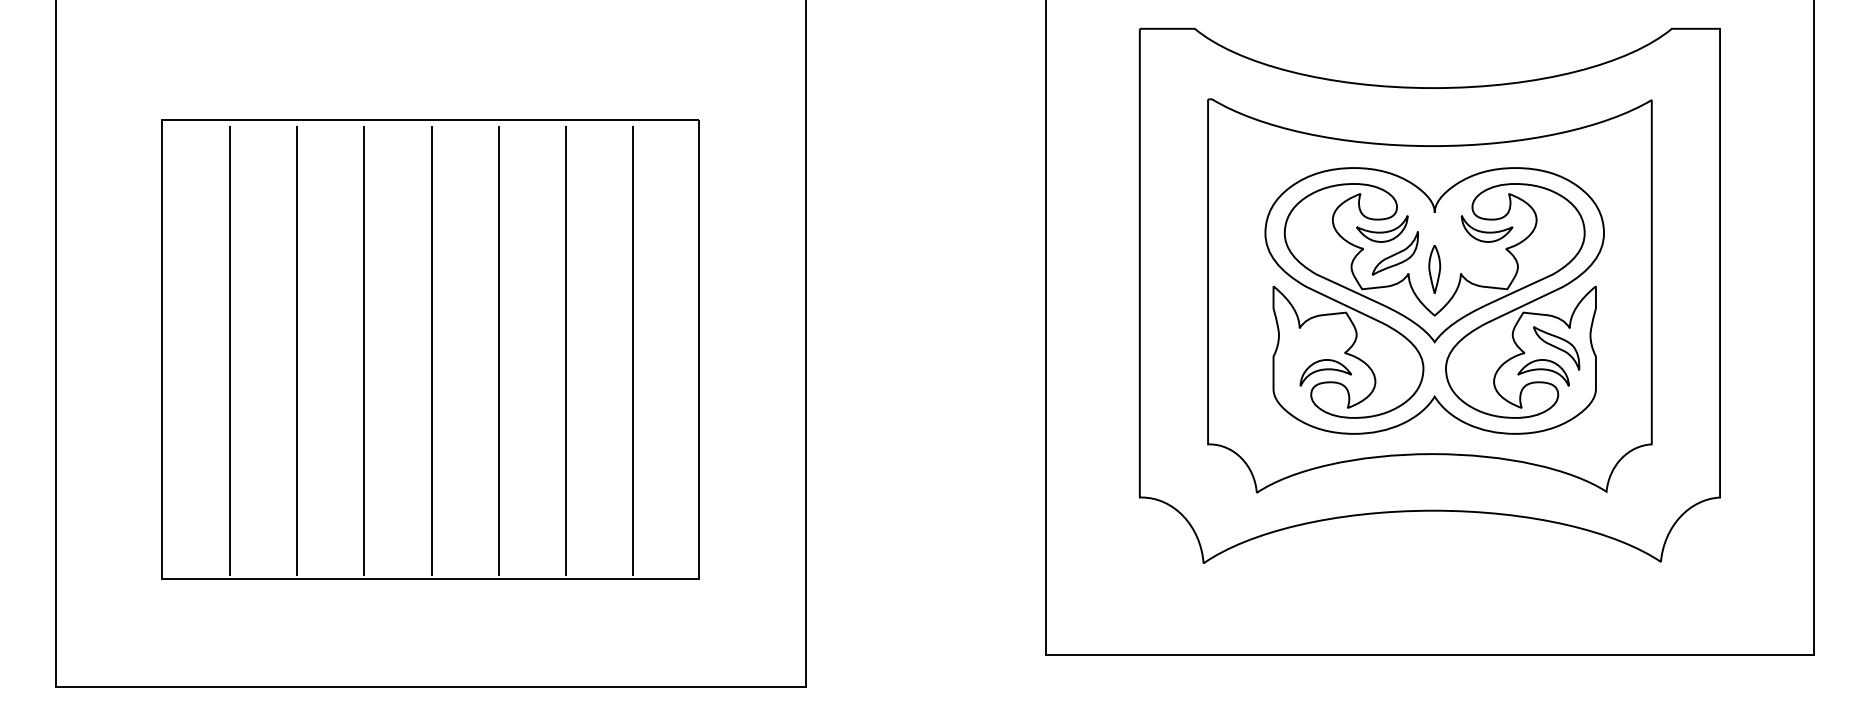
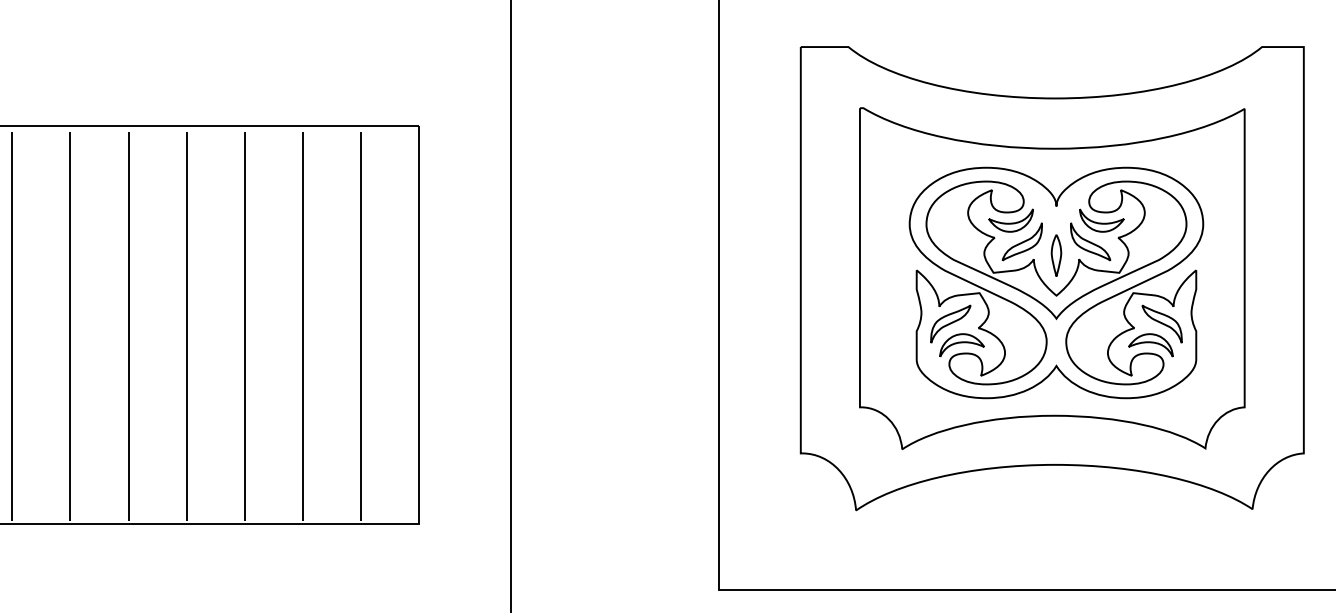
part: (1473, 253) -> (1090, 241), added
part: (1312, 348) -> (950, 324), added

